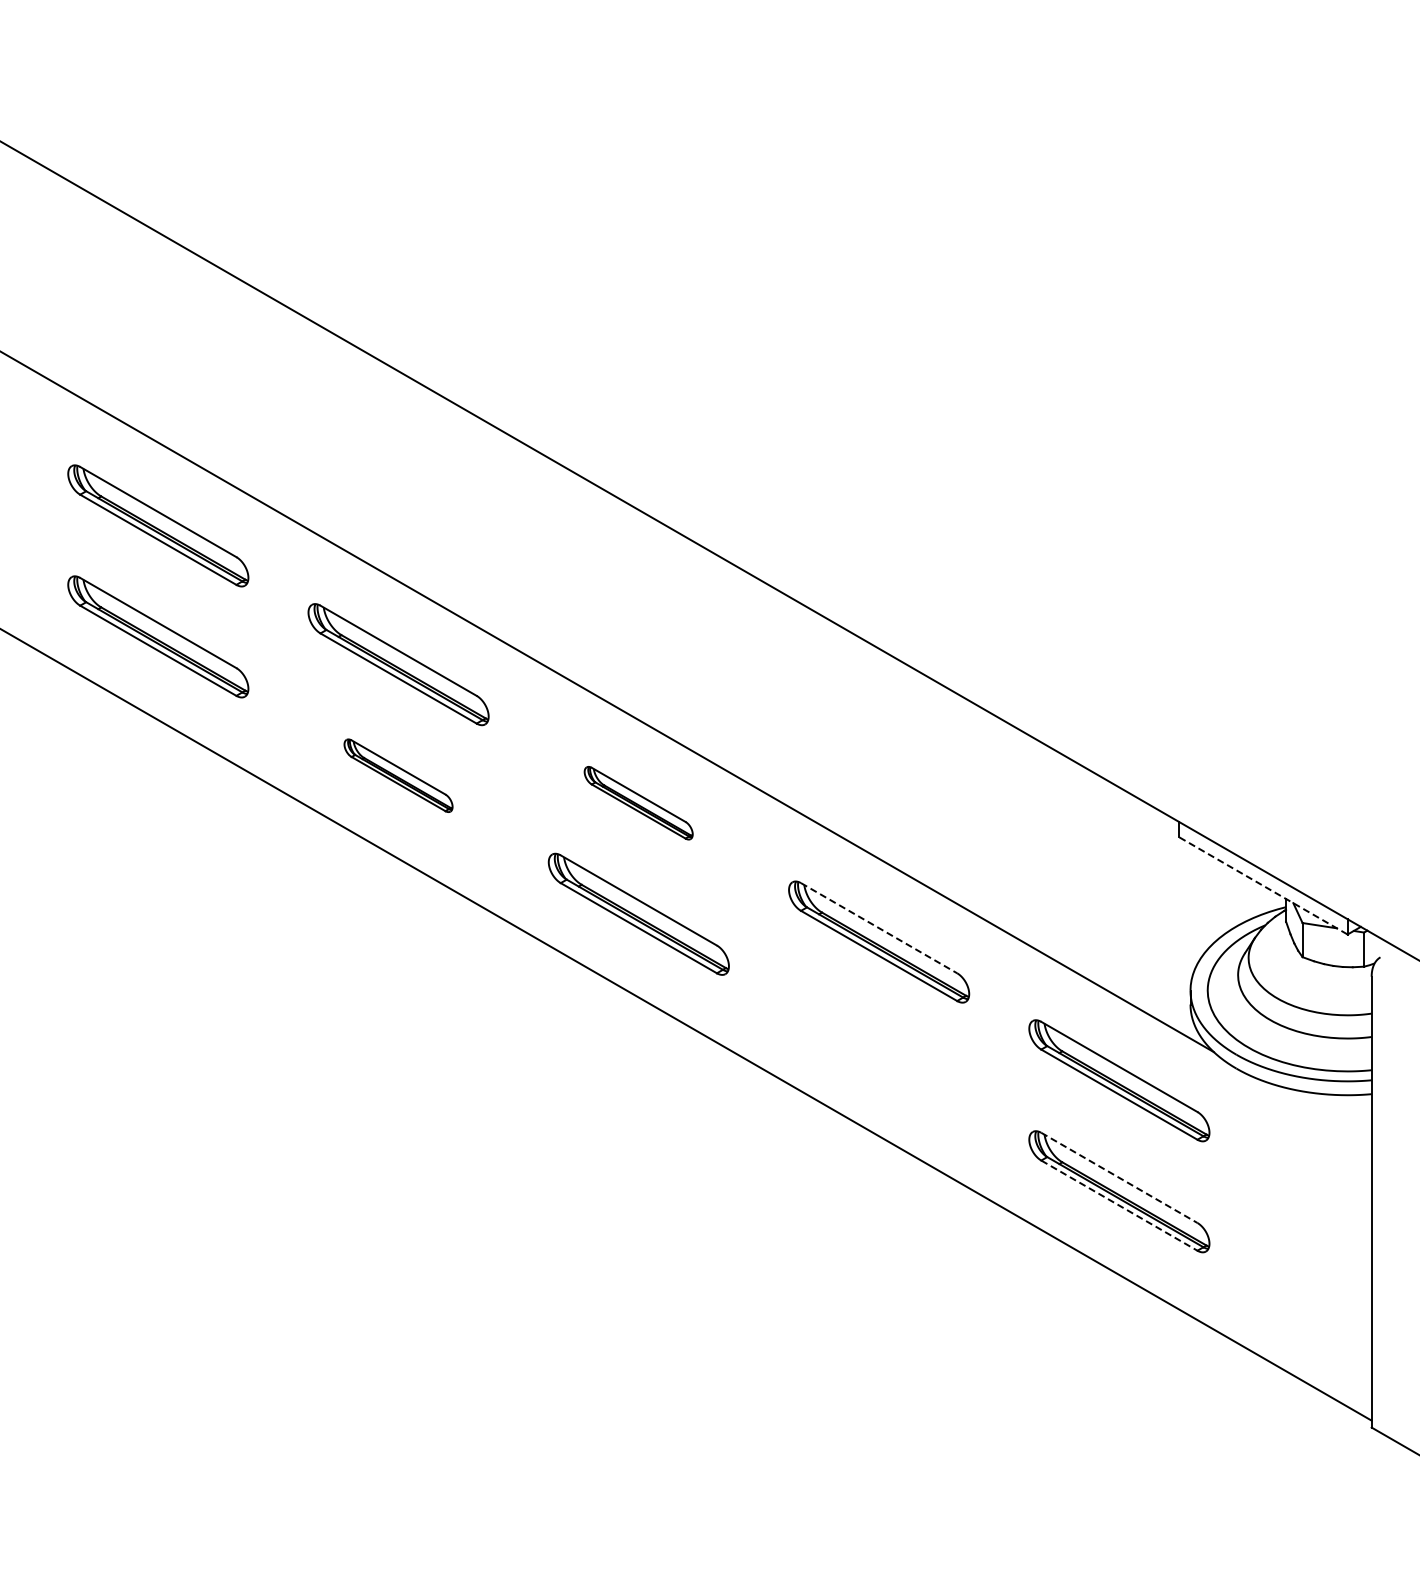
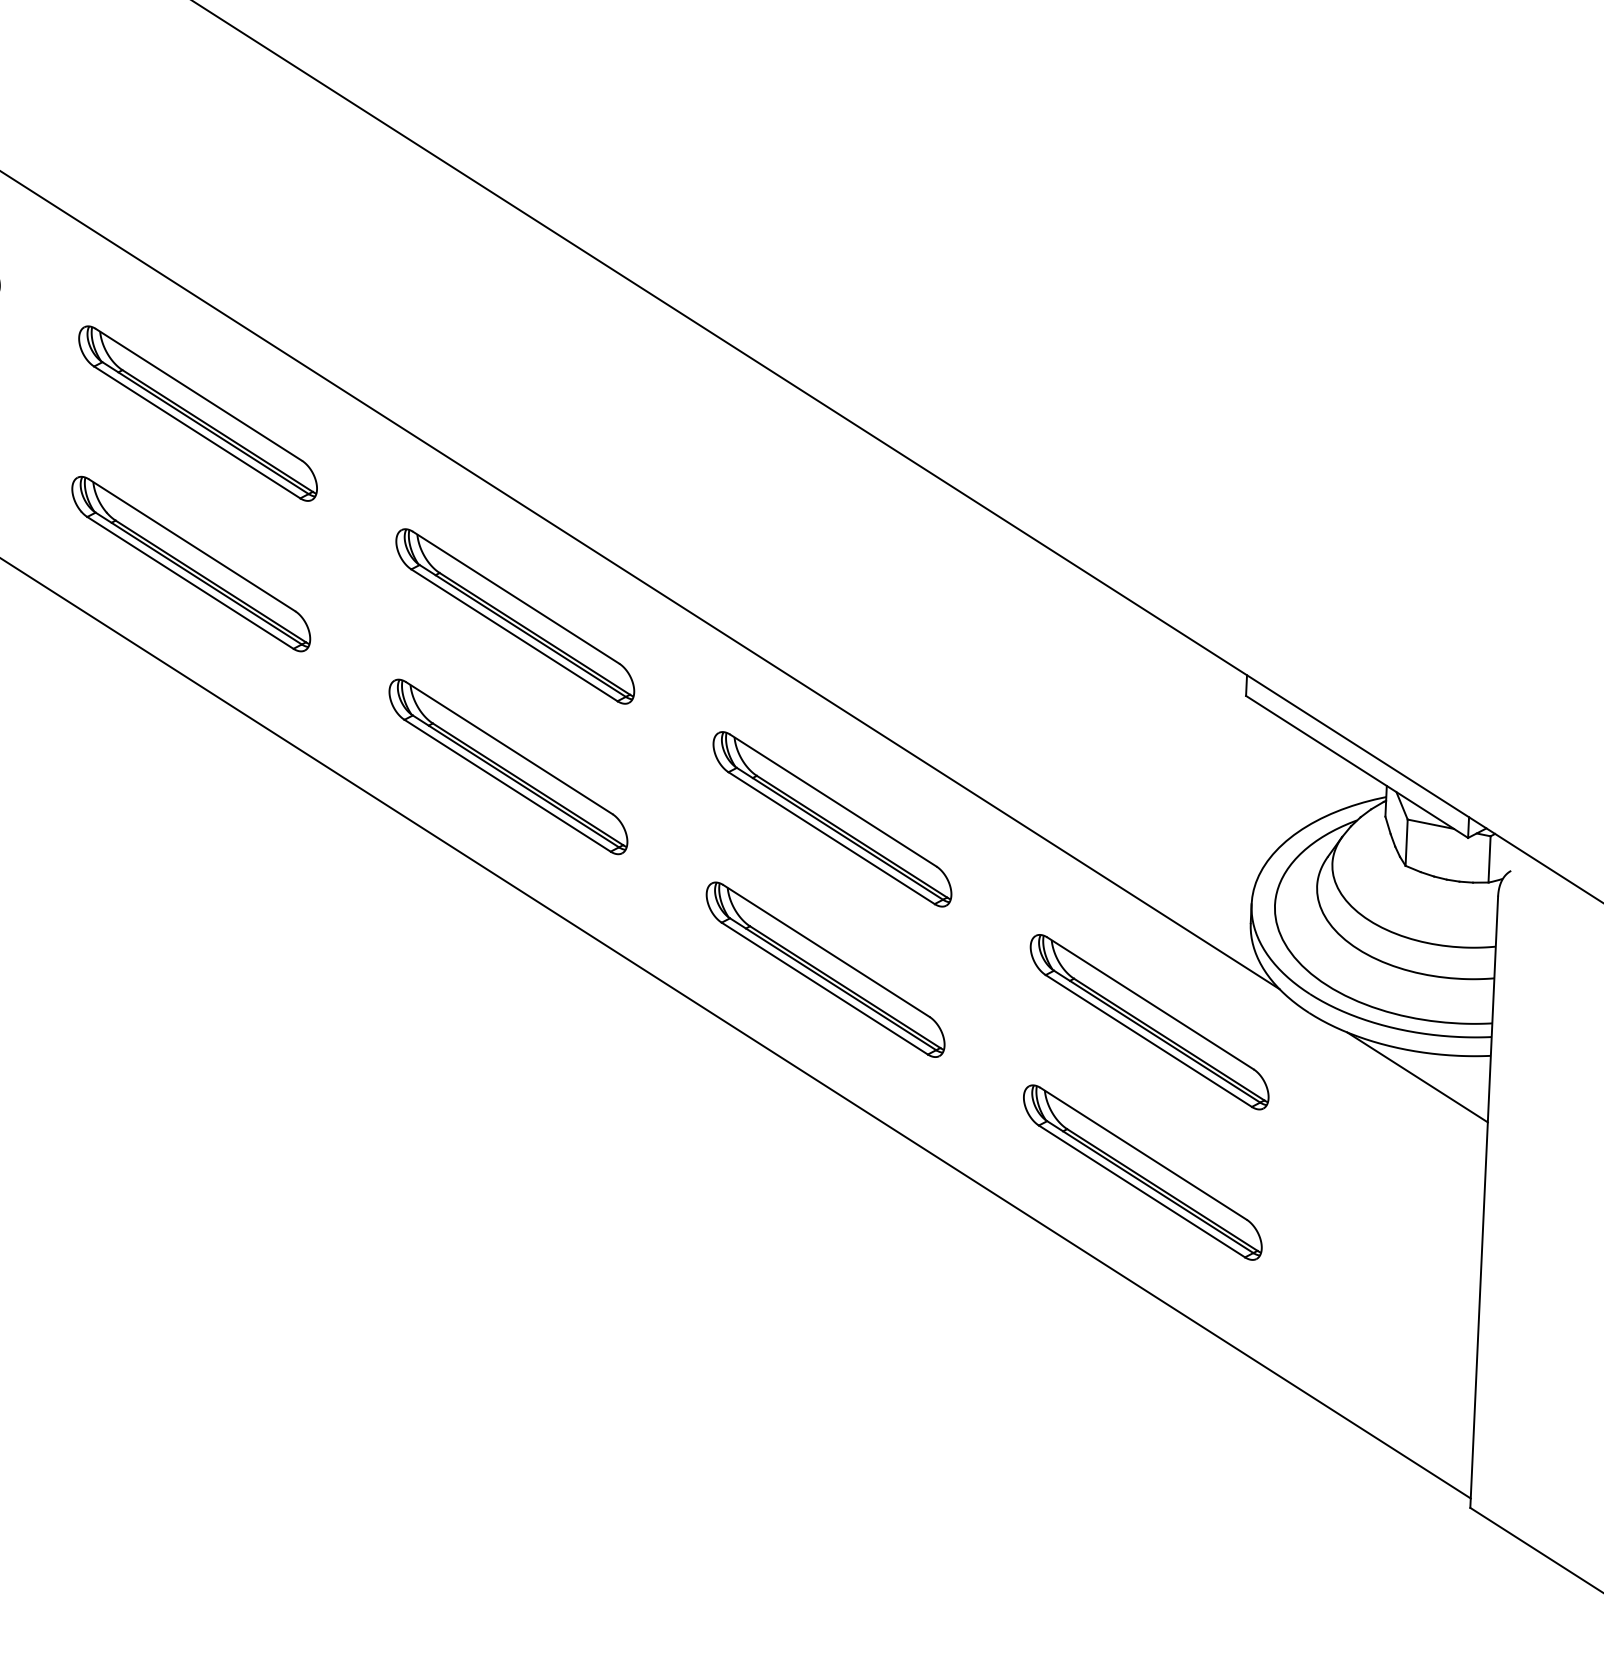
part: (398, 775) -> (191, 563), size x1.67
part: (638, 802) -> (514, 615), size x1.67
line: (1263, 886) -> (1356, 767), dashed -> solid
line: (879, 928) -> (833, 800), dashed -> solid
part: (879, 1052) -> (826, 969), added
line: (1318, 1112) -> (1417, 1077), added
line: (1119, 1178) -> (1143, 1154), dashed -> solid
line: (1119, 1205) -> (1142, 1191), dashed -> solid

